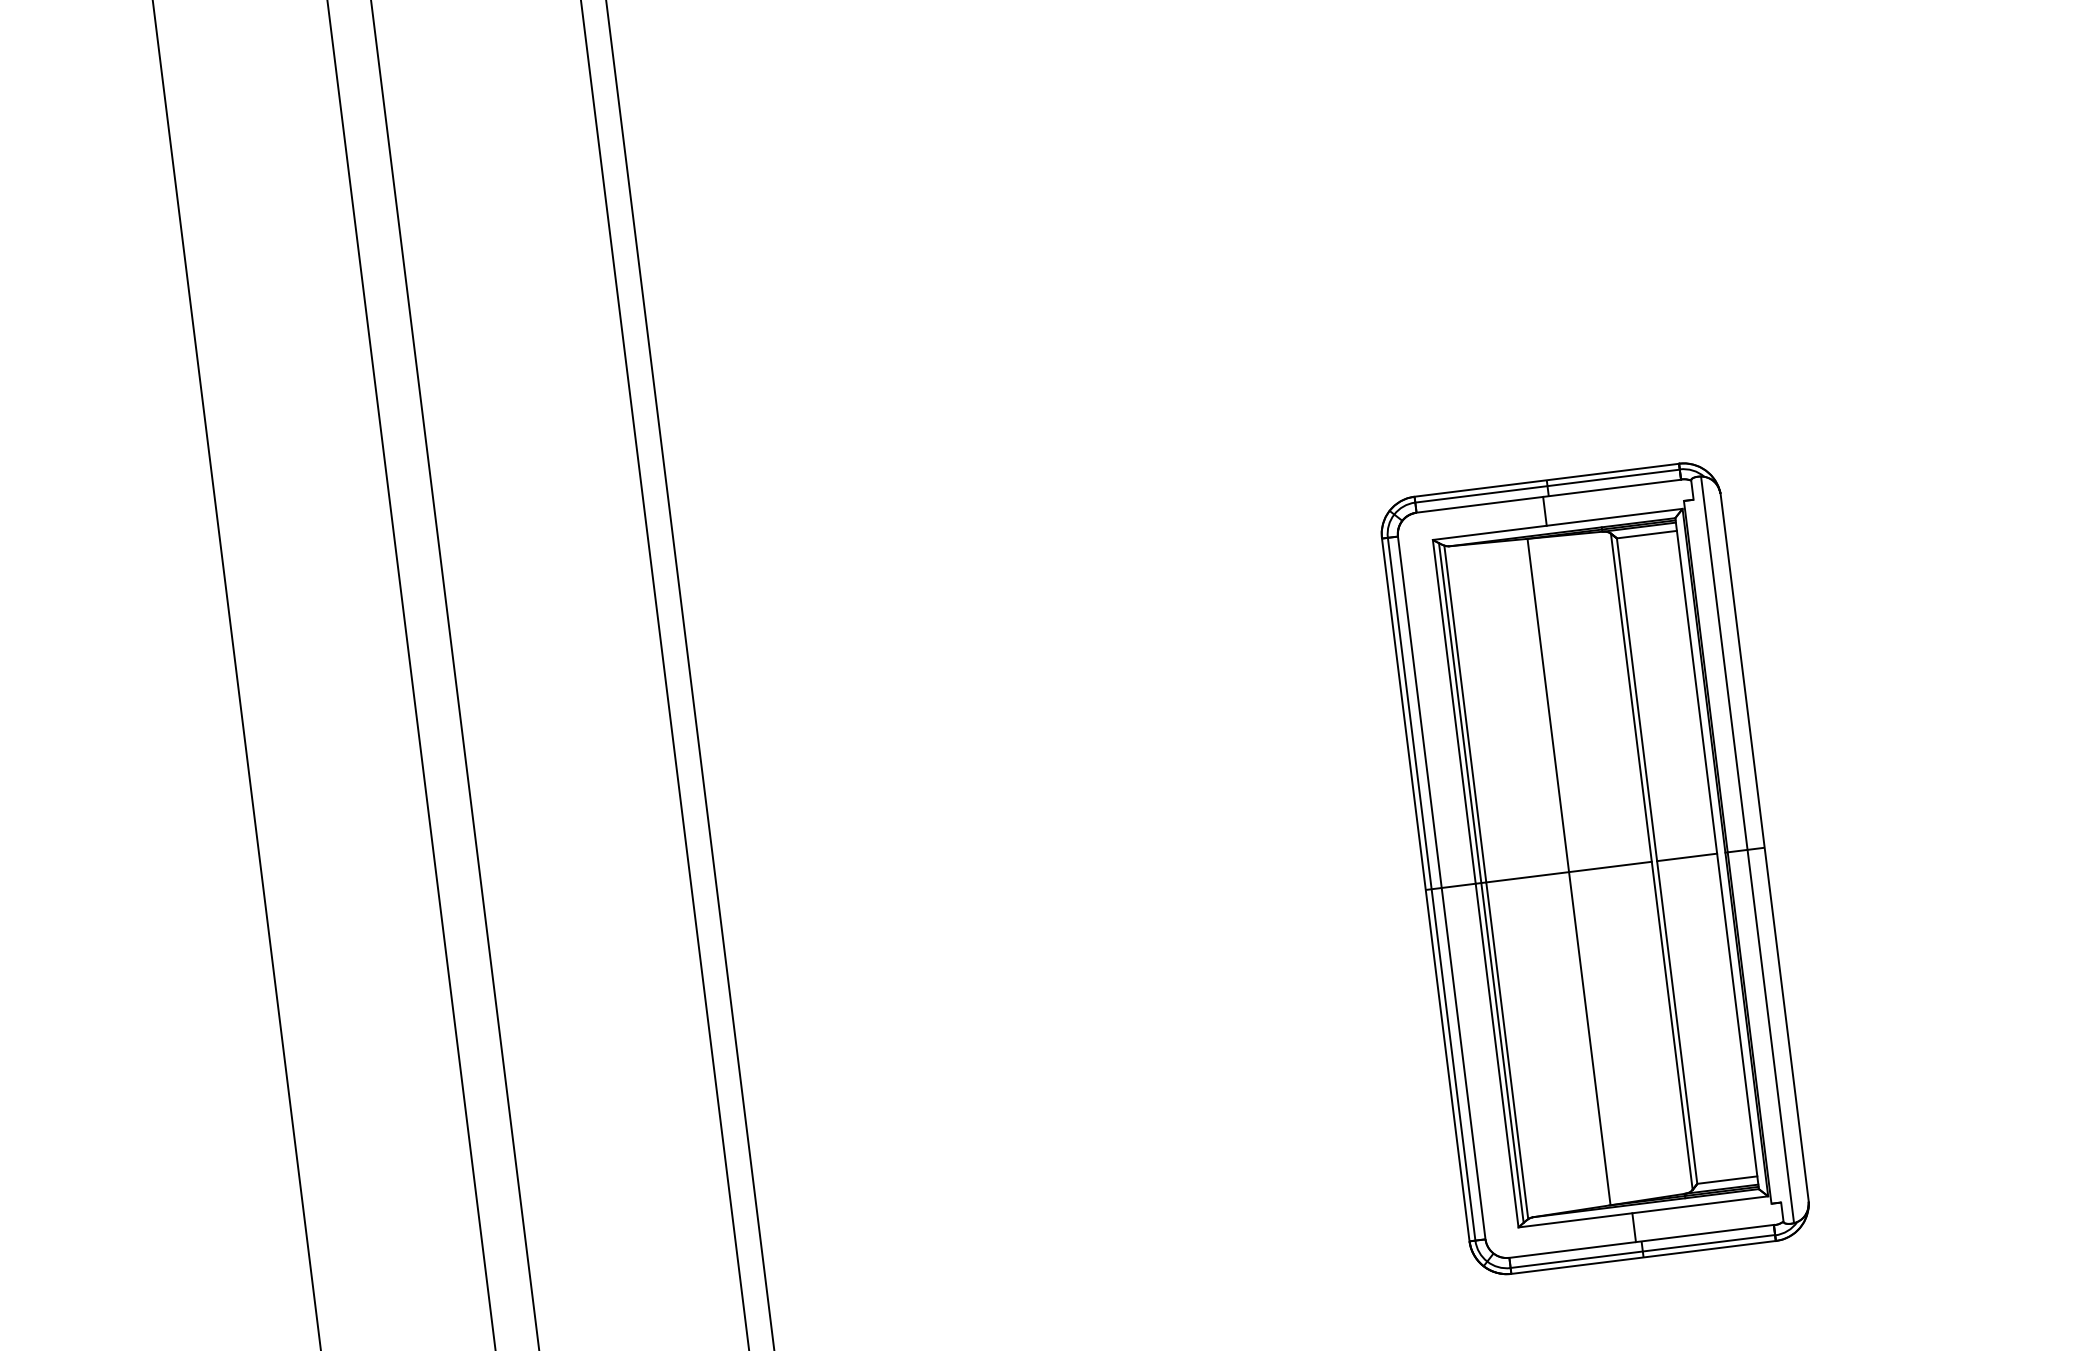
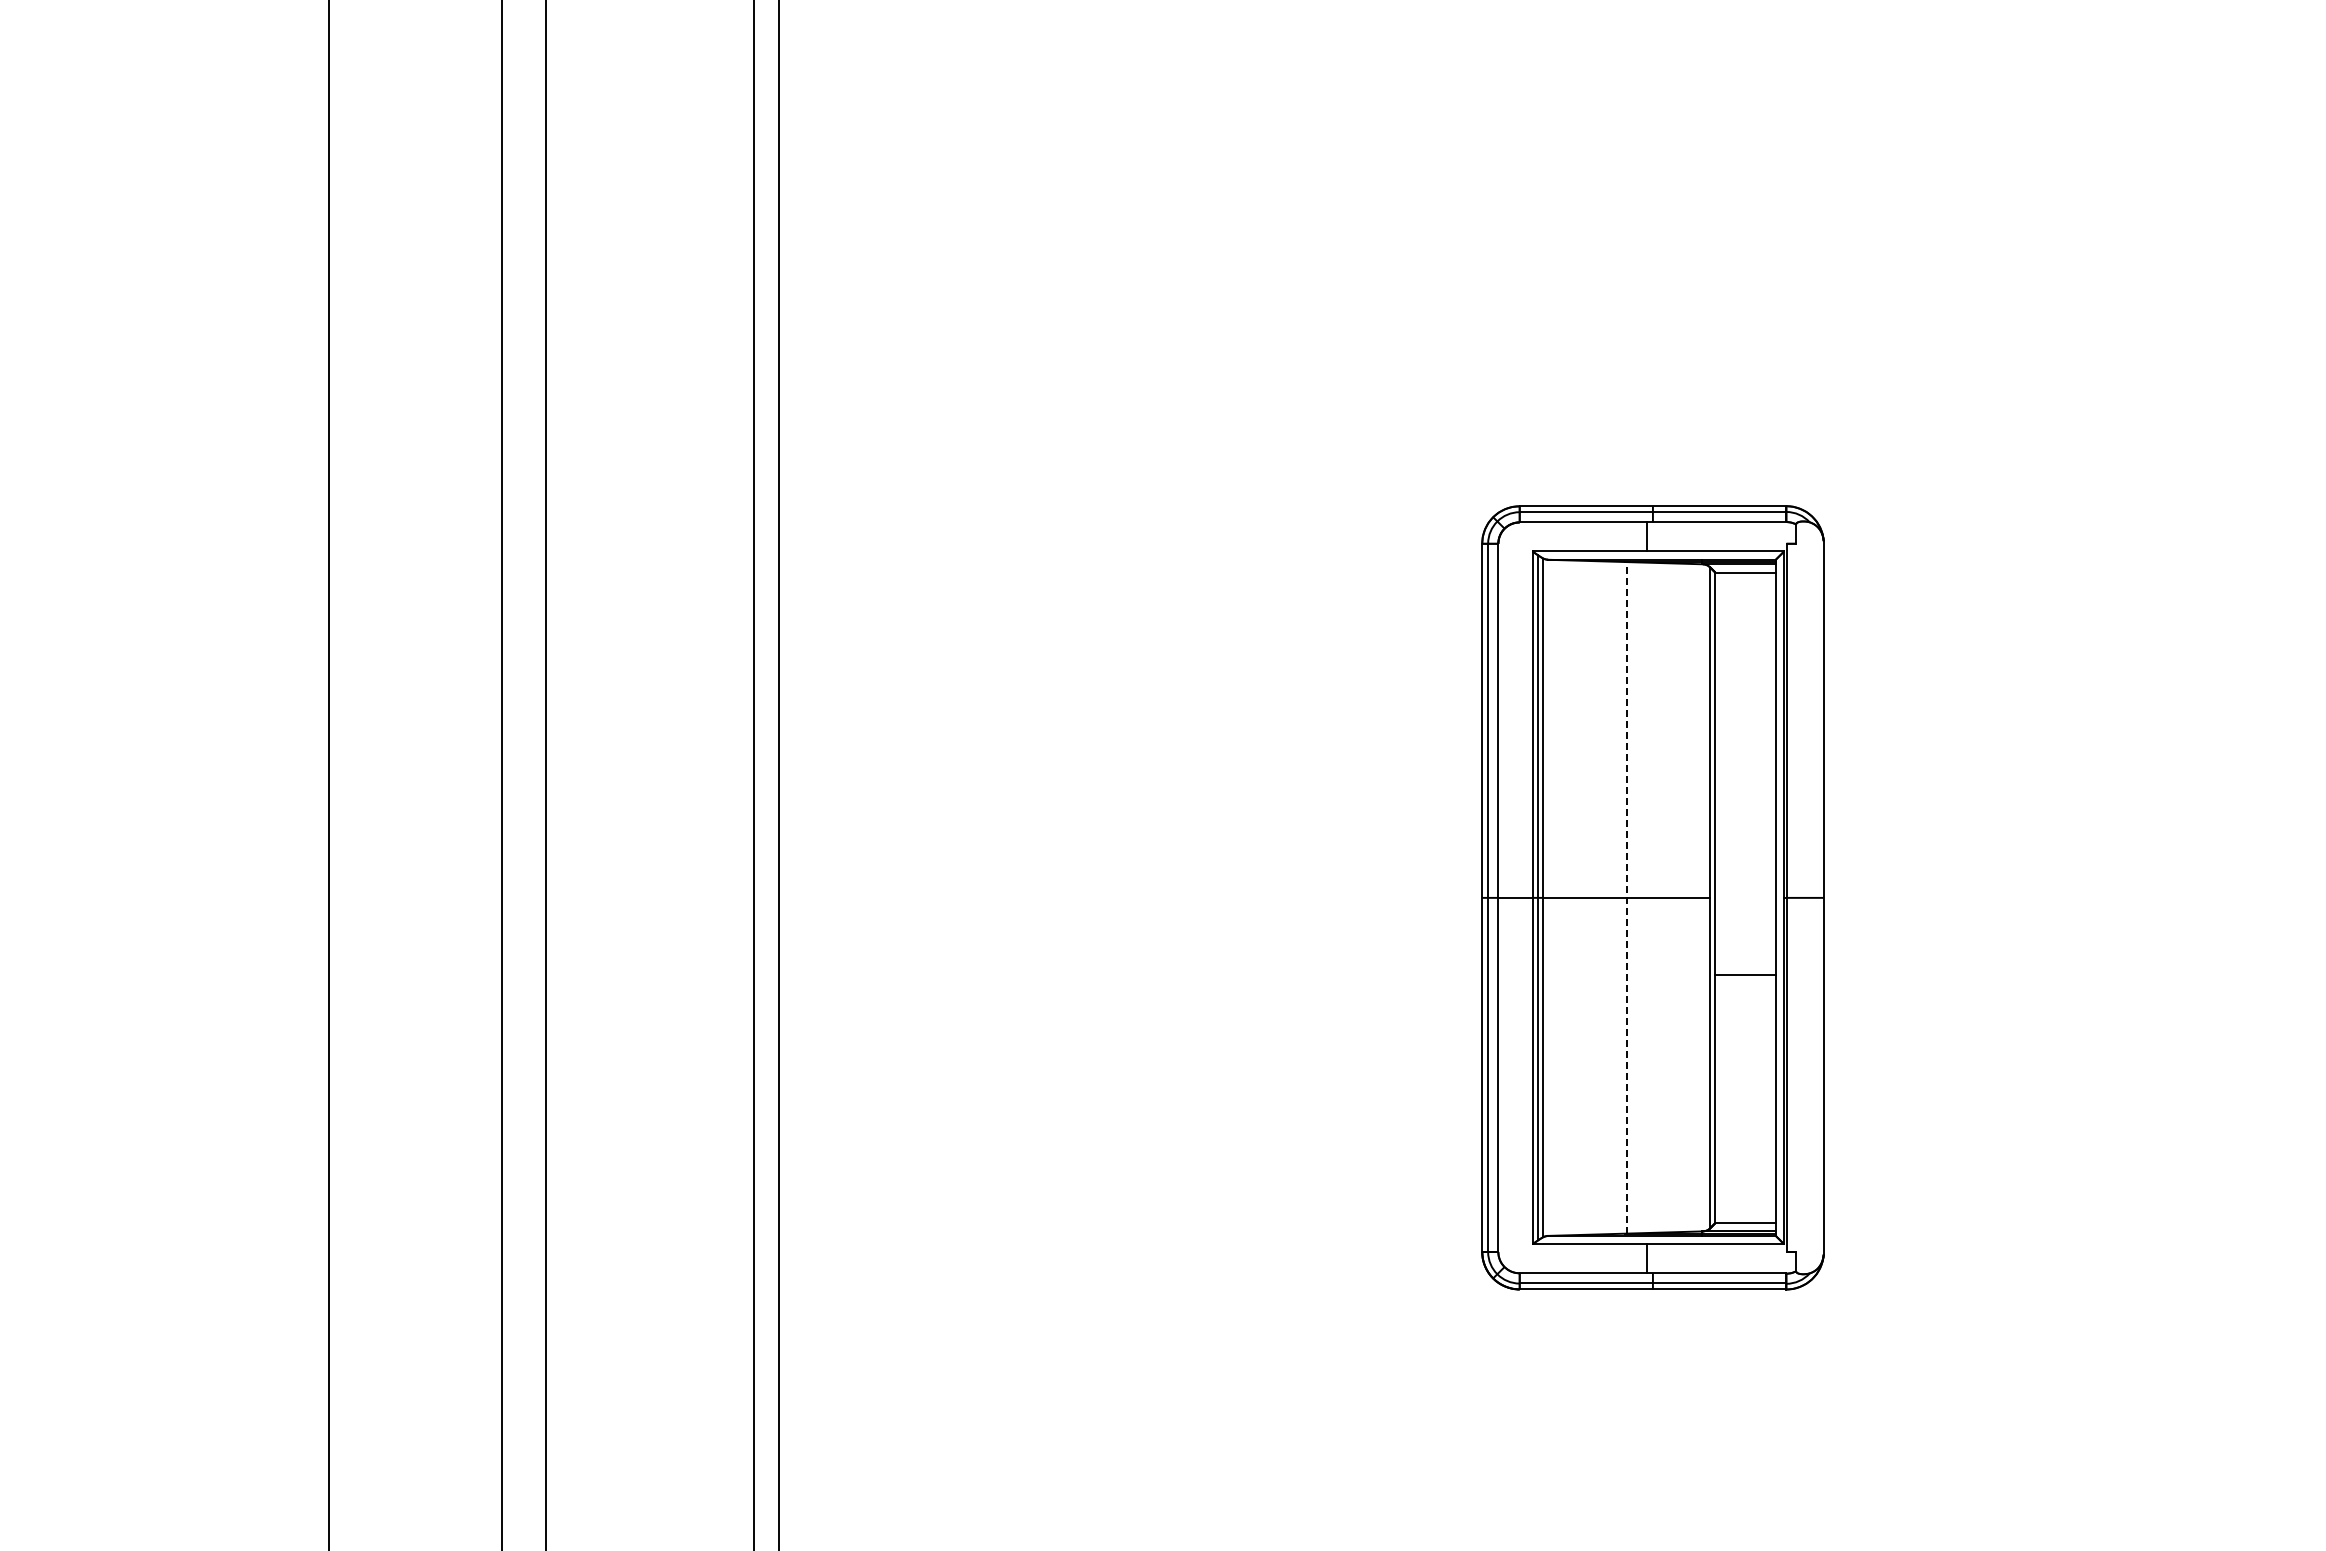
line: (1747, 849) -> (1806, 897), removed
line: (1686, 857) -> (1745, 974), moved
line: (1568, 871) -> (1626, 897), solid -> dashed

